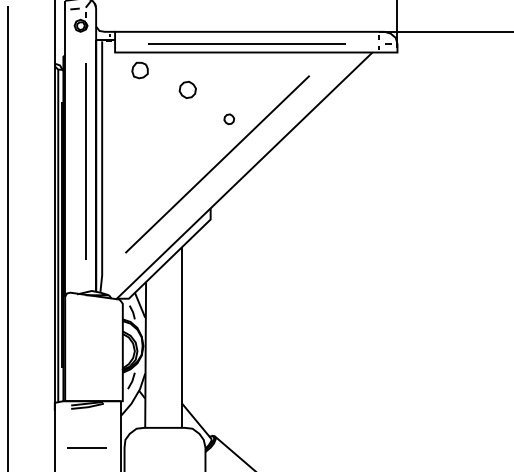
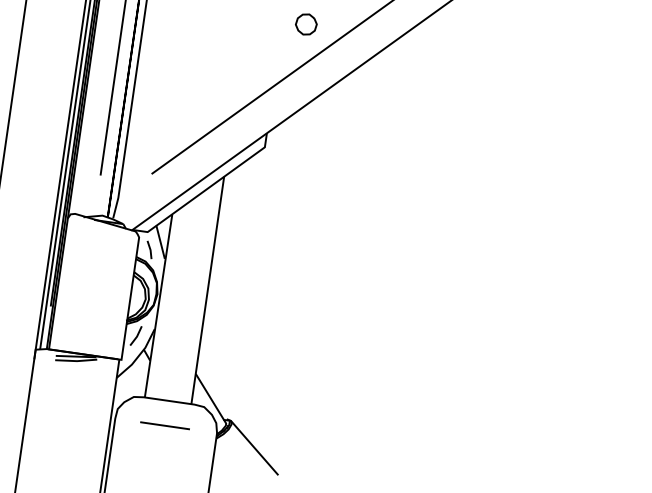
part: (229, 119) -> (306, 24), size x1.67
line: (86, 447) -> (164, 425), moved

